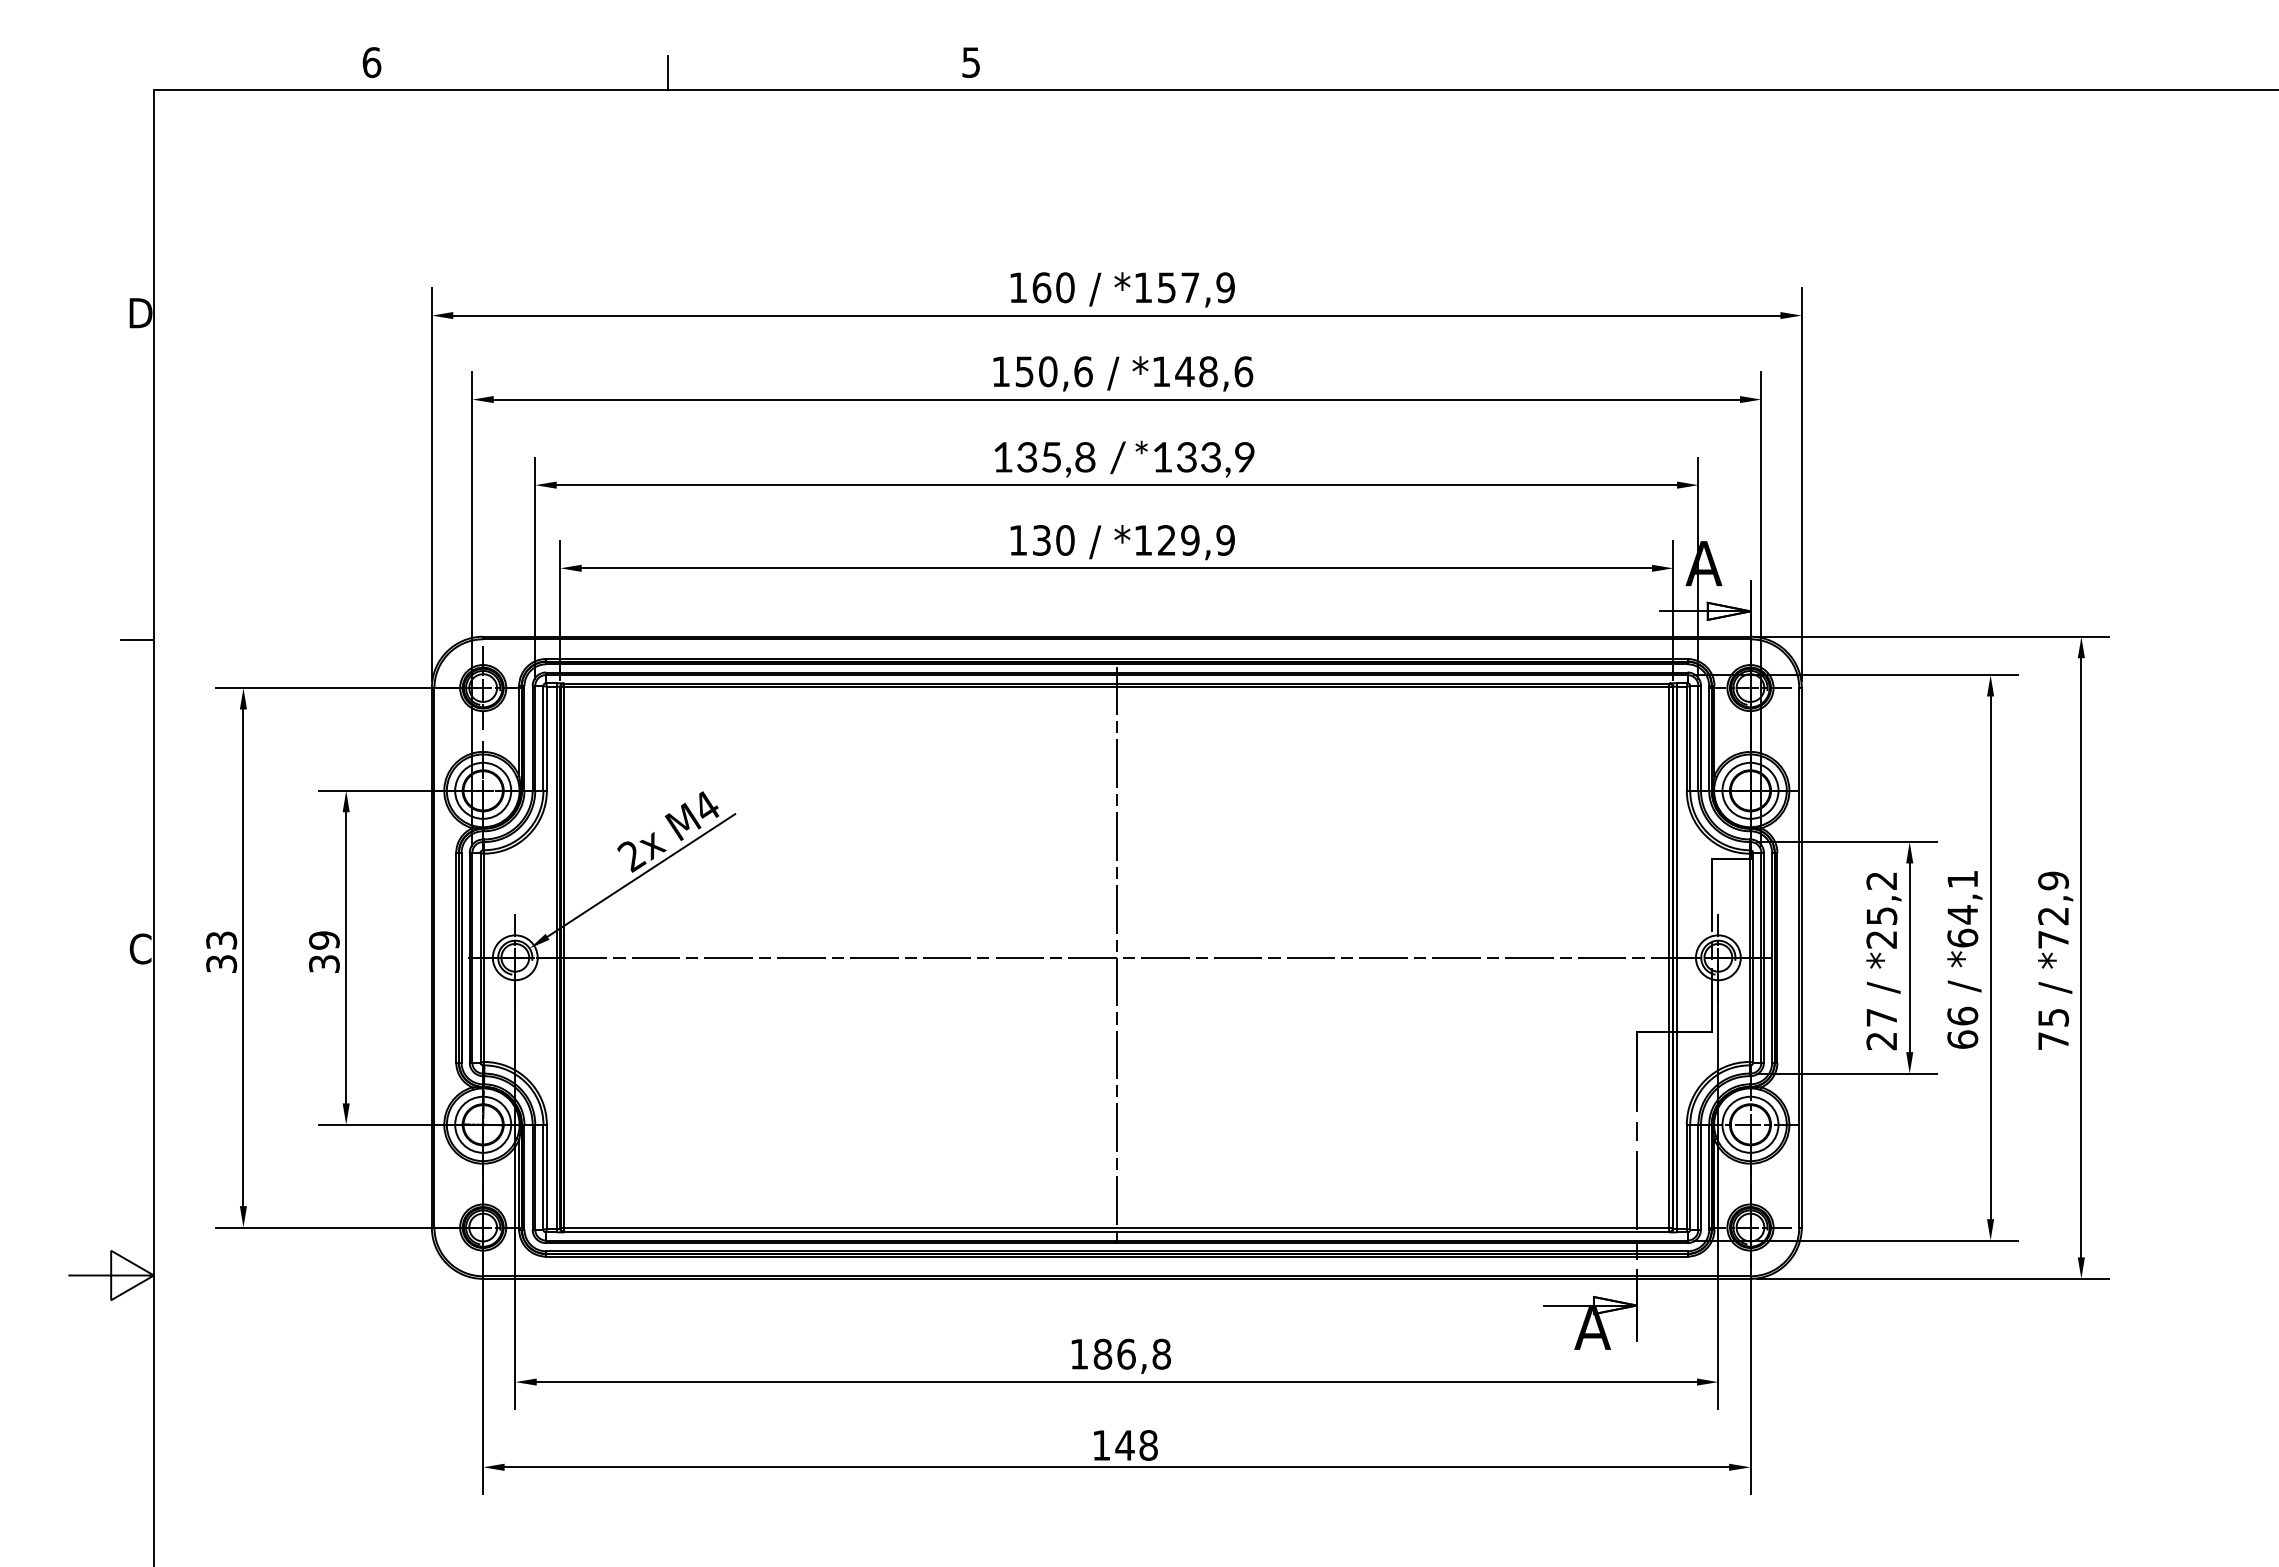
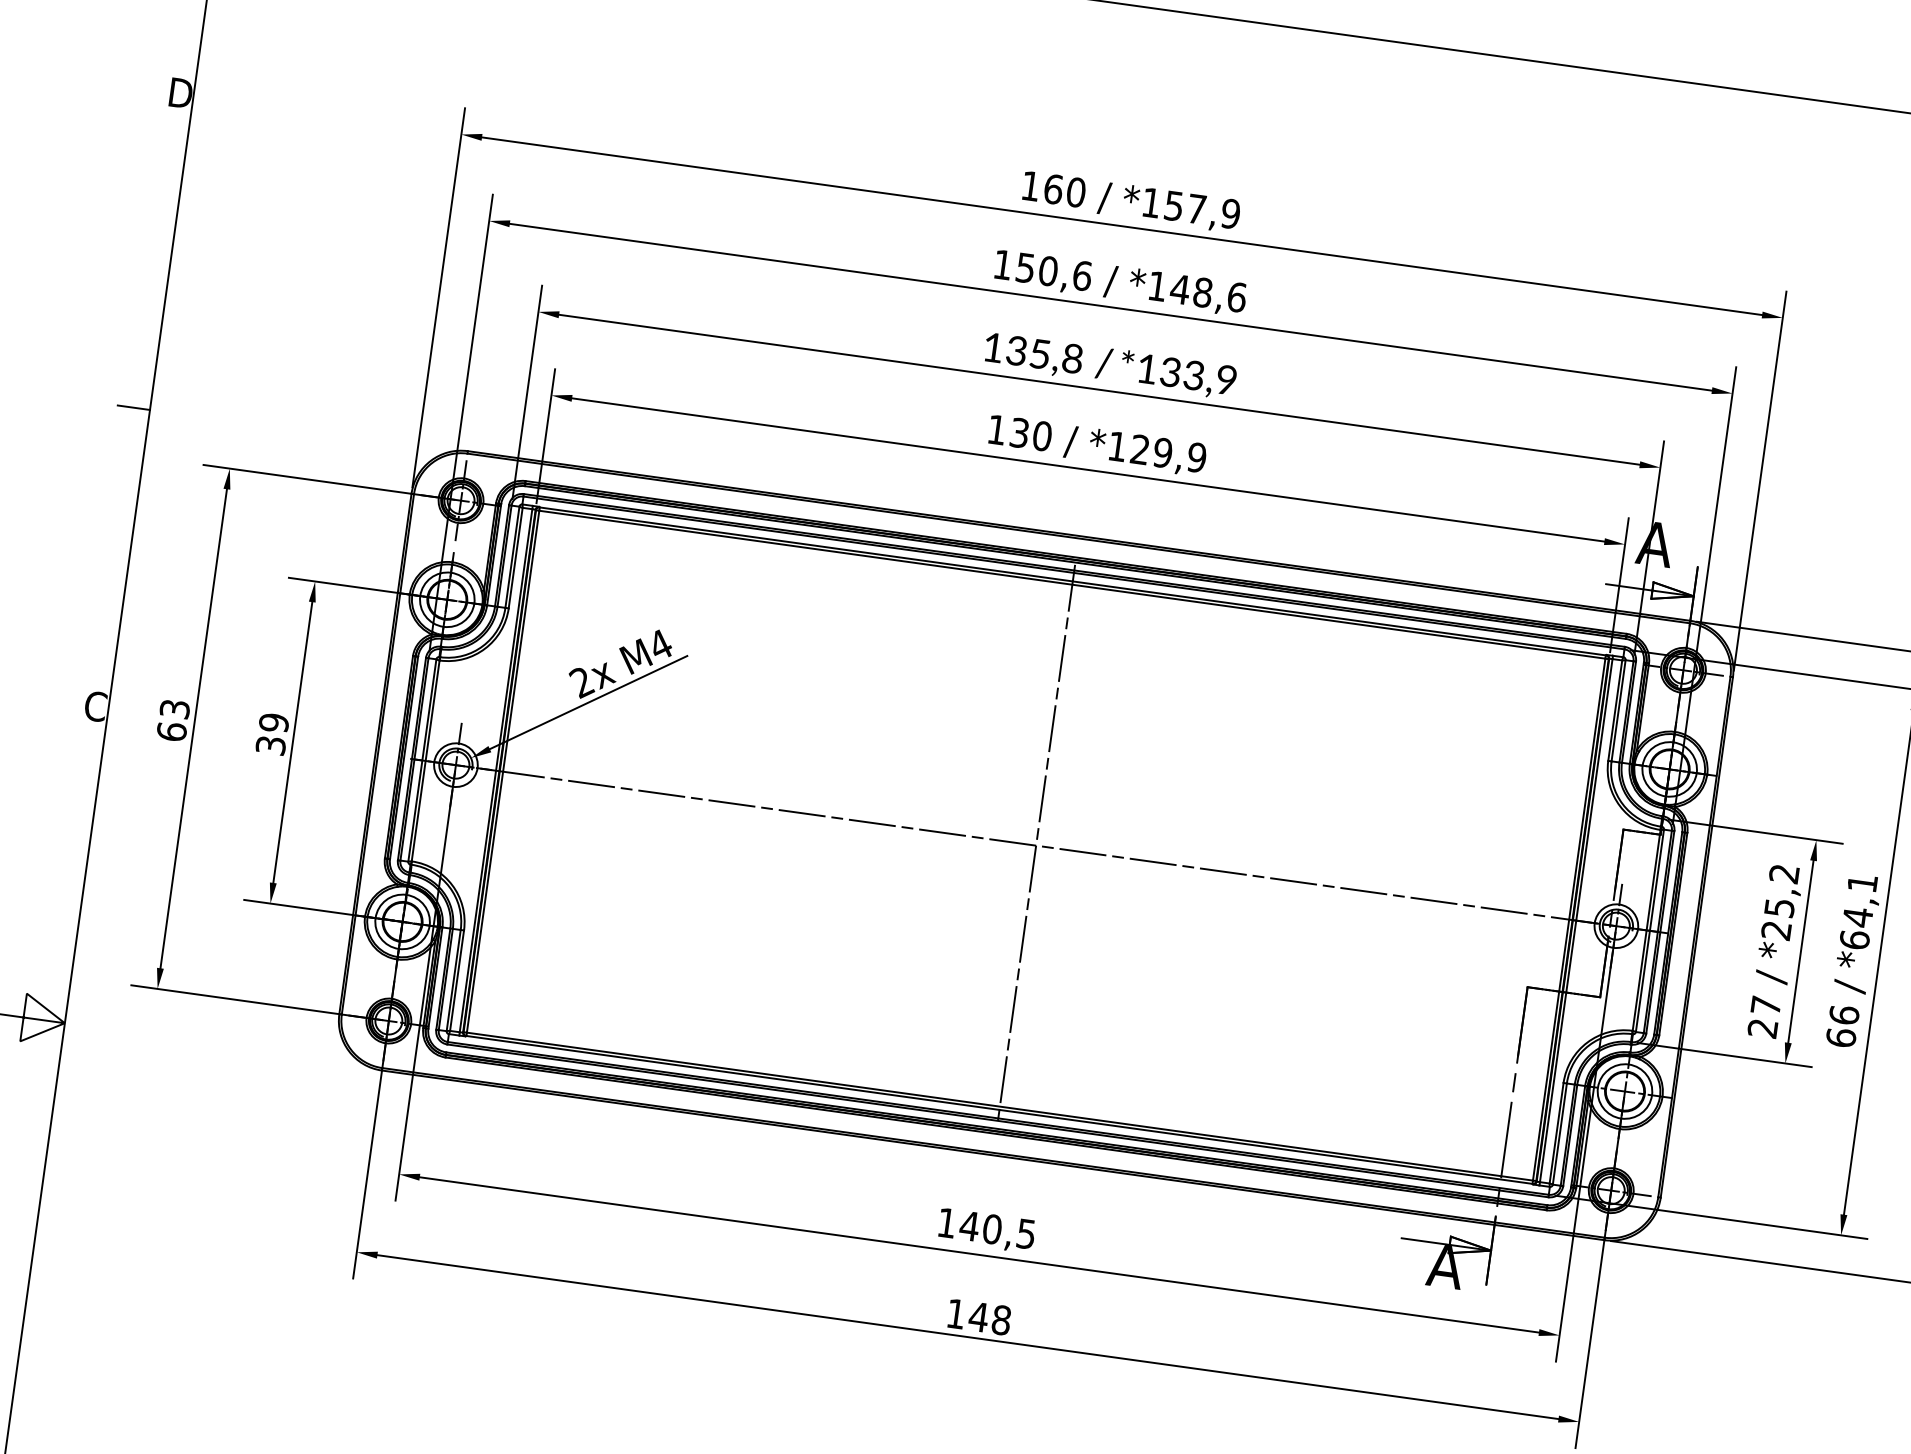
text: (221, 963) -> (171, 731), 33 -> 63
text: (1131, 1353) -> (997, 1229), 186,8 -> 140,5

